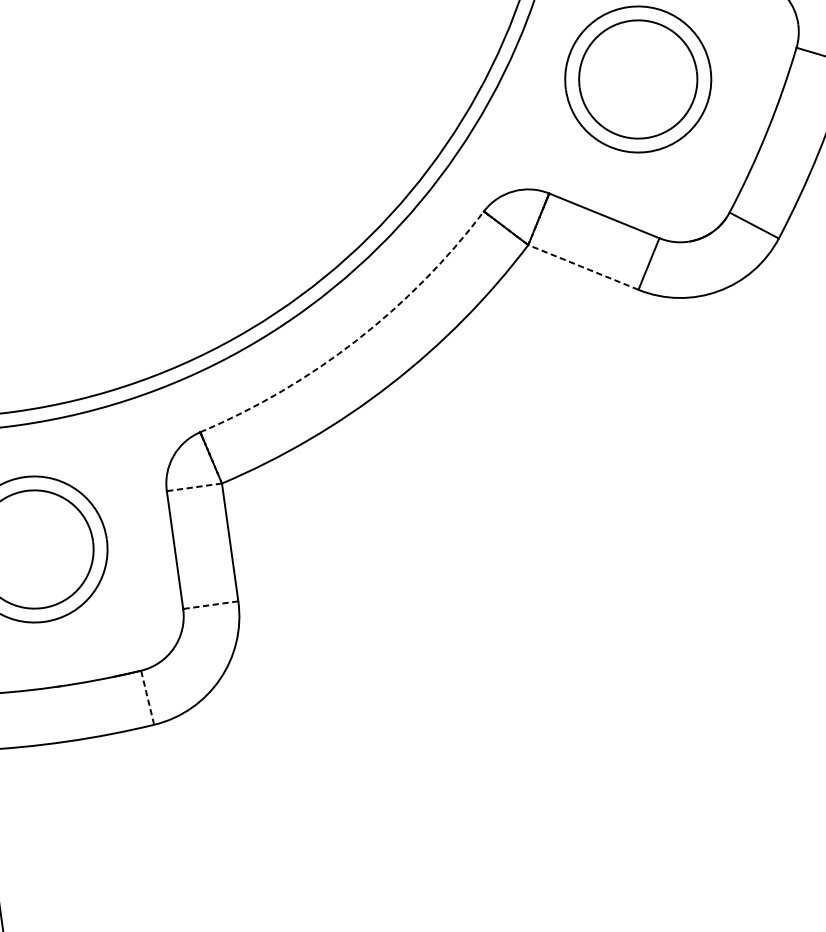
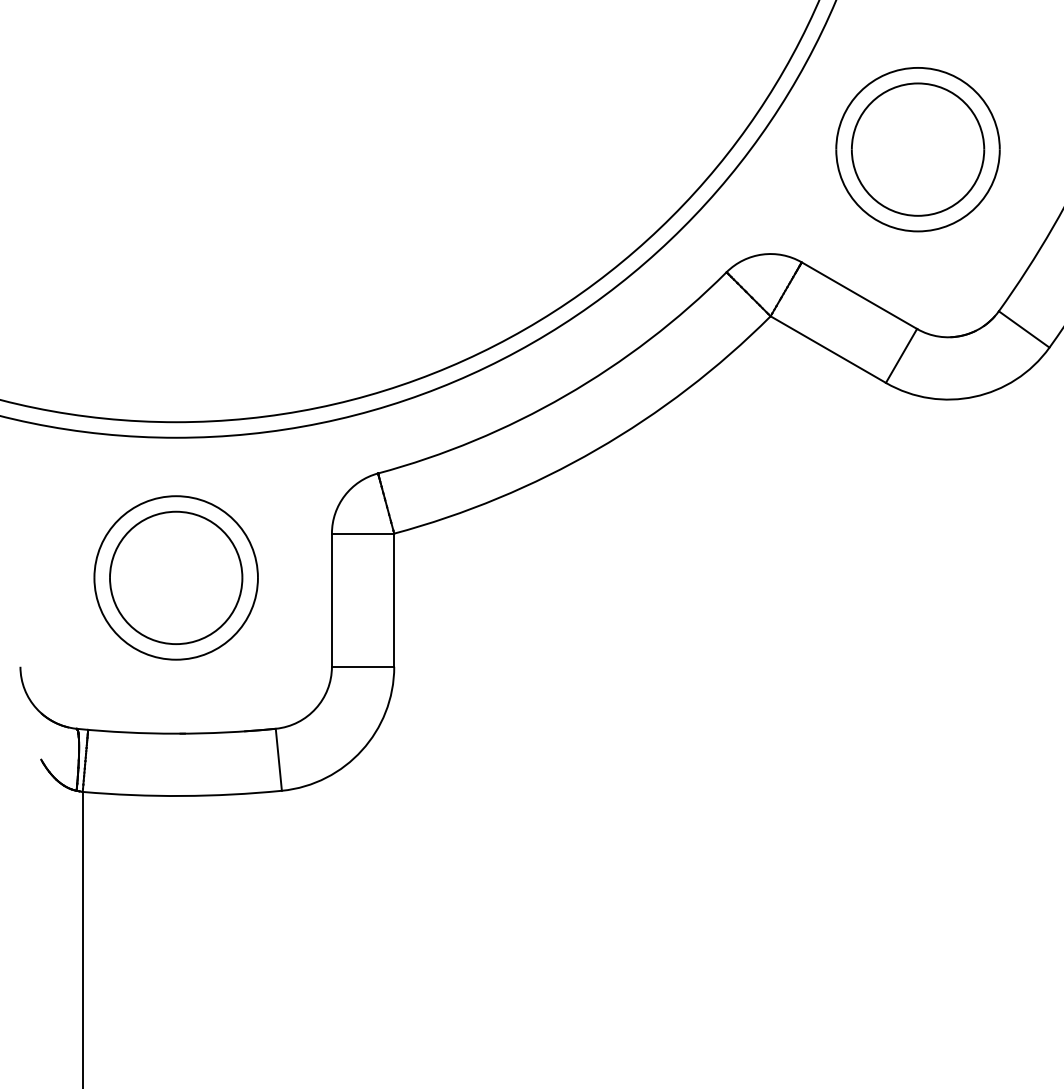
line: (583, 267) -> (828, 349), dashed -> solid
arc: (356, 340) -> (565, 395), dashed -> solid
line: (193, 487) -> (362, 533), dashed -> solid
line: (210, 604) -> (362, 666), dashed -> solid
line: (147, 697) -> (278, 759), dashed -> solid

